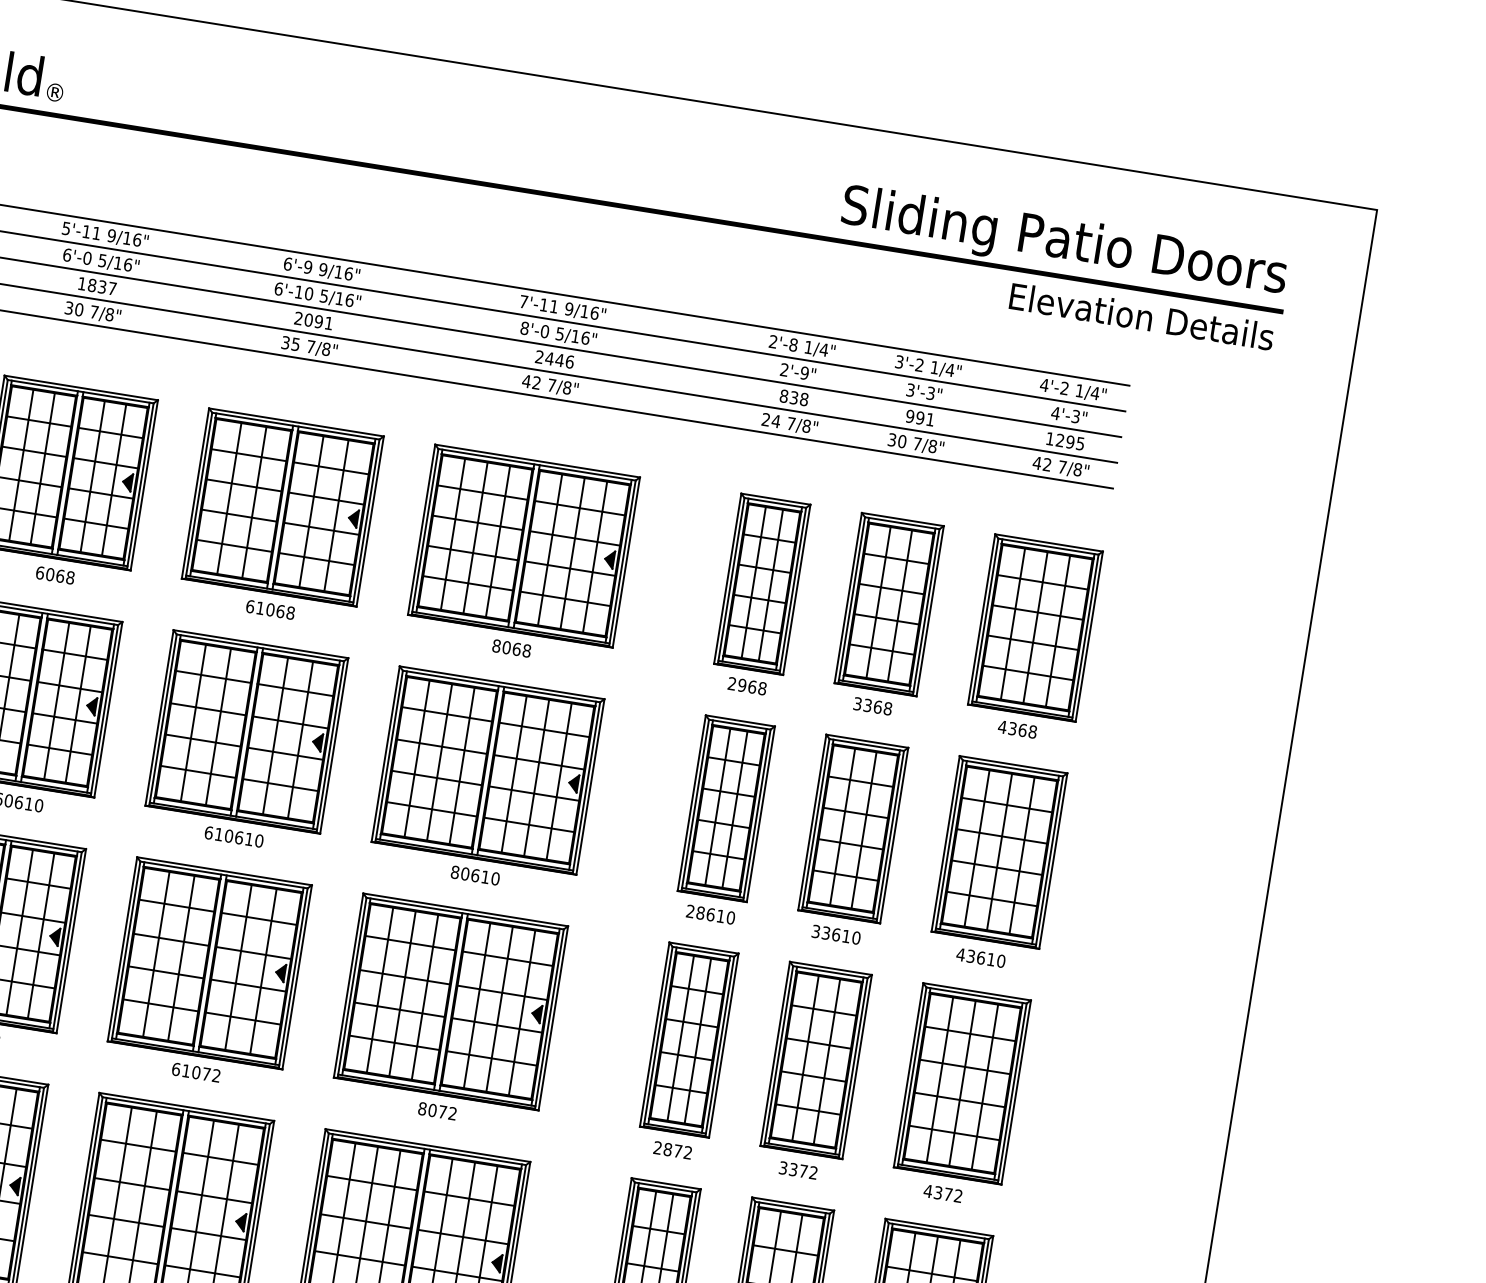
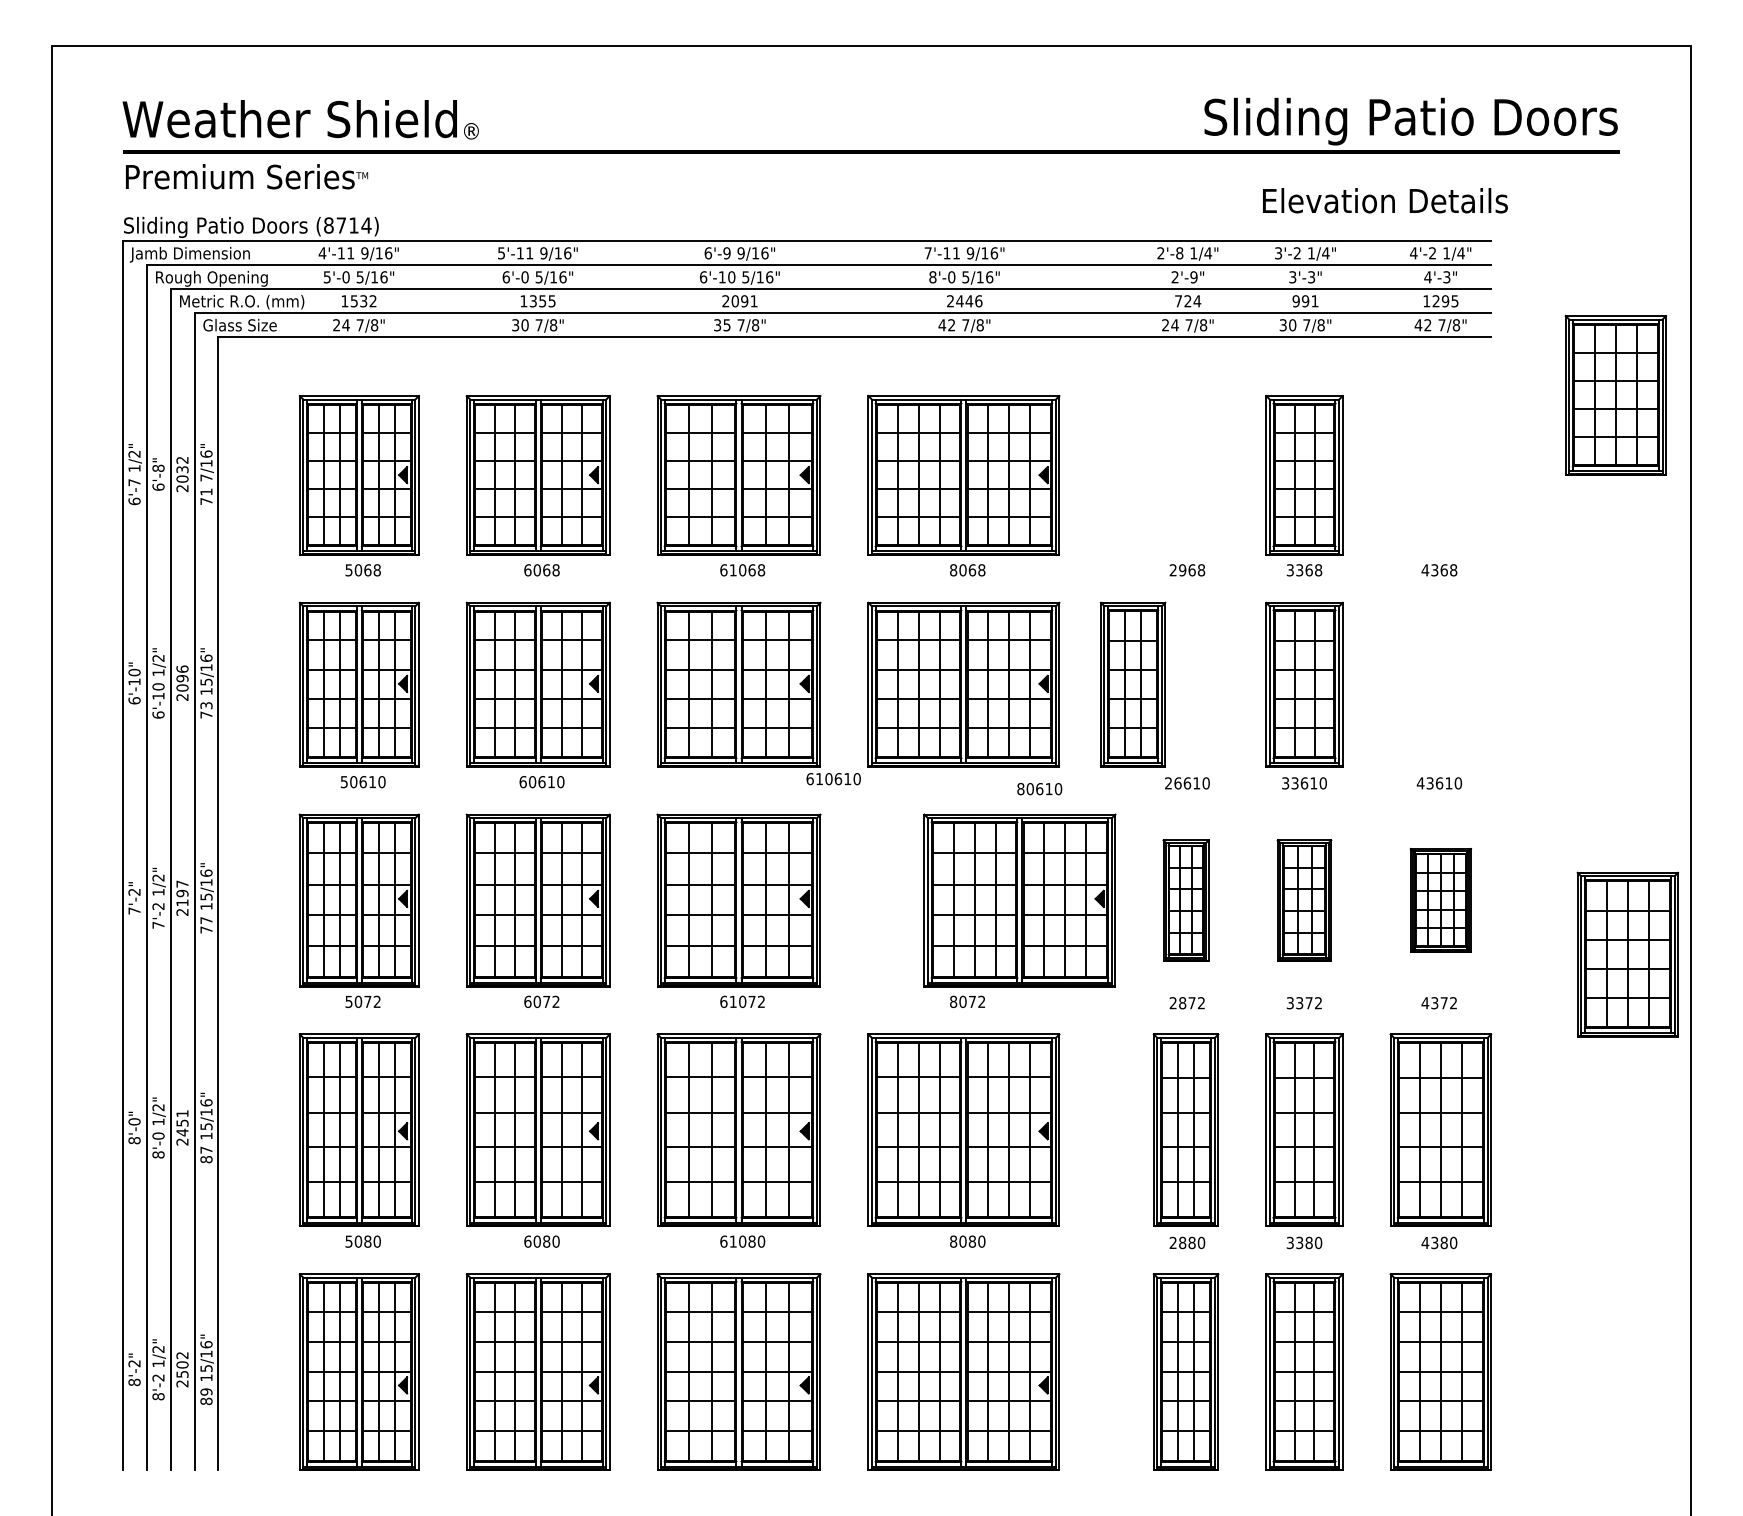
text: (102, 287) -> (542, 301), 1837 -> 1355
text: (1142, 316) -> (1385, 200), moved
text: (794, 398) -> (1188, 301), 838 -> 724
part: (762, 584) -> (1186, 475), removed
part: (1034, 628) -> (1615, 395), moved
part: (725, 808) -> (1132, 684), moved
text: (233, 837) -> (833, 779), moved
part: (999, 852) -> (1627, 954), moved
text: (475, 876) -> (1039, 789), moved
text: (700, 913) -> (1177, 783), 28610 -> 26610
part: (450, 1001) -> (1019, 900), moved
part: (688, 1039) -> (1185, 900), size x0.7
part: (816, 1060) -> (1304, 900), size x0.7
part: (962, 1083) -> (1440, 900), size x0.6

